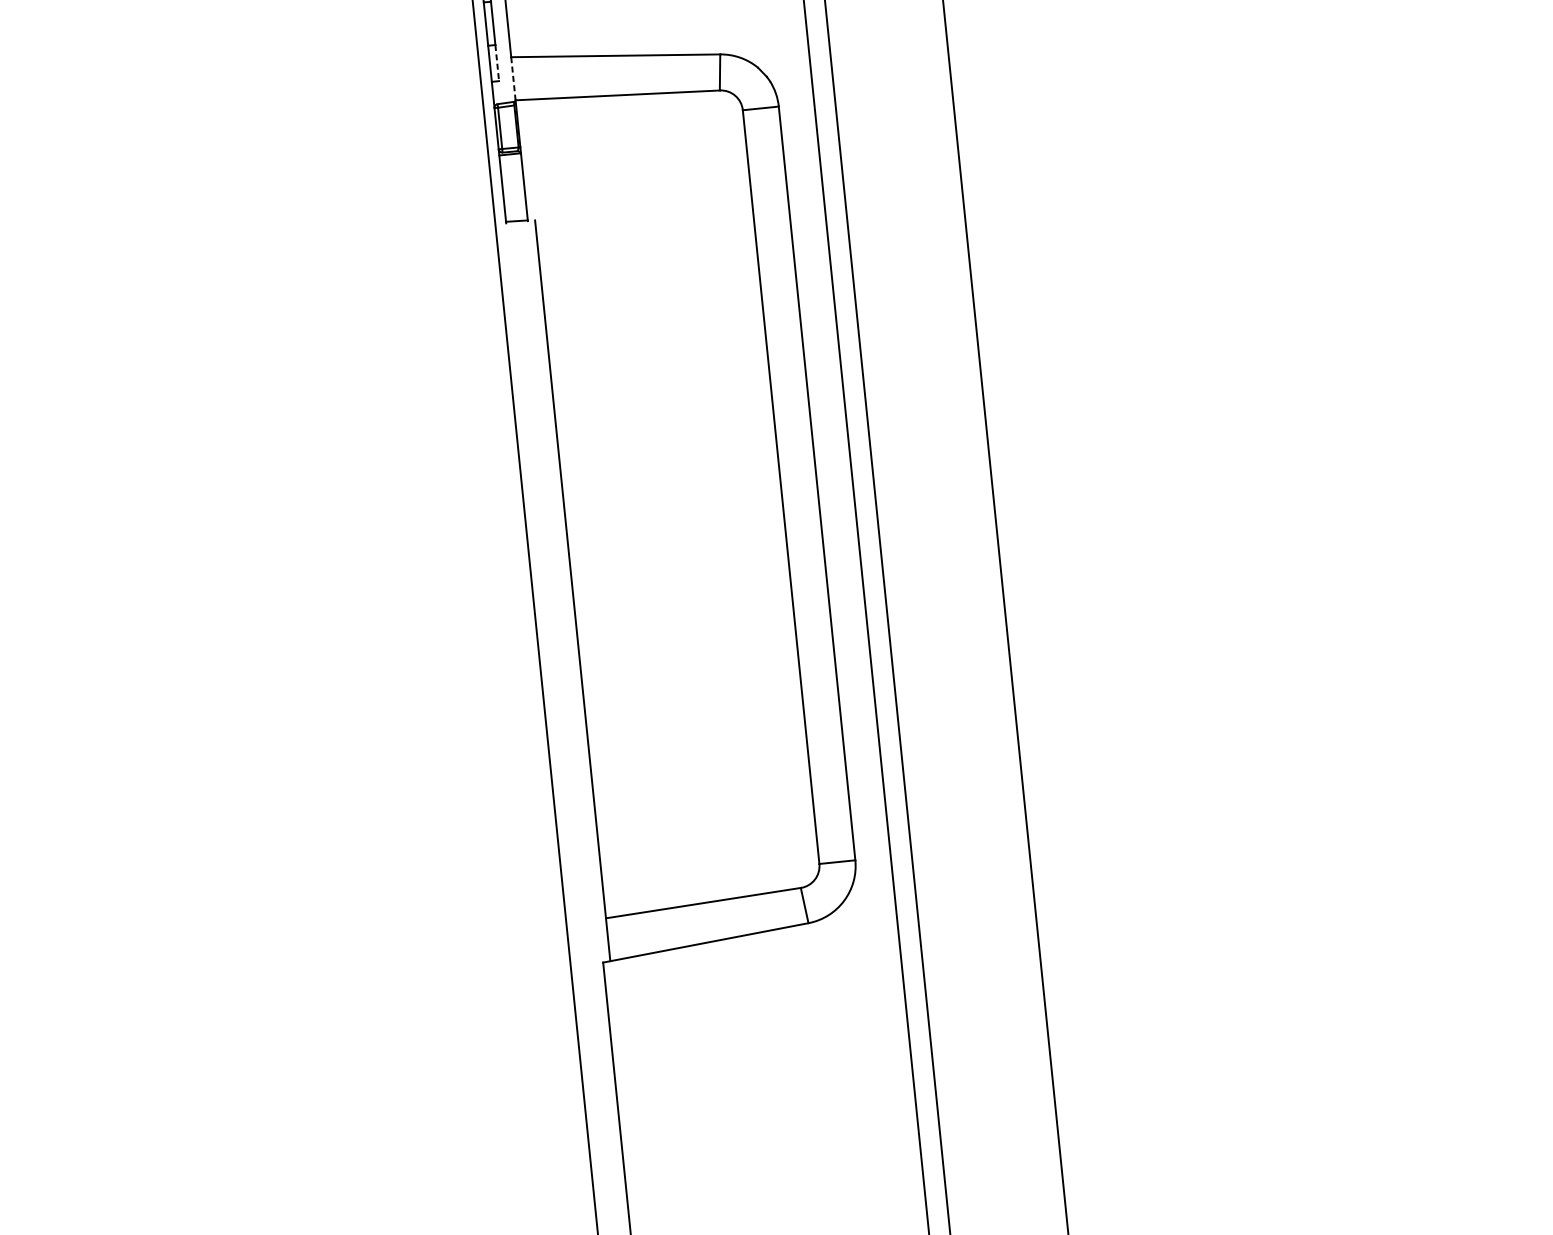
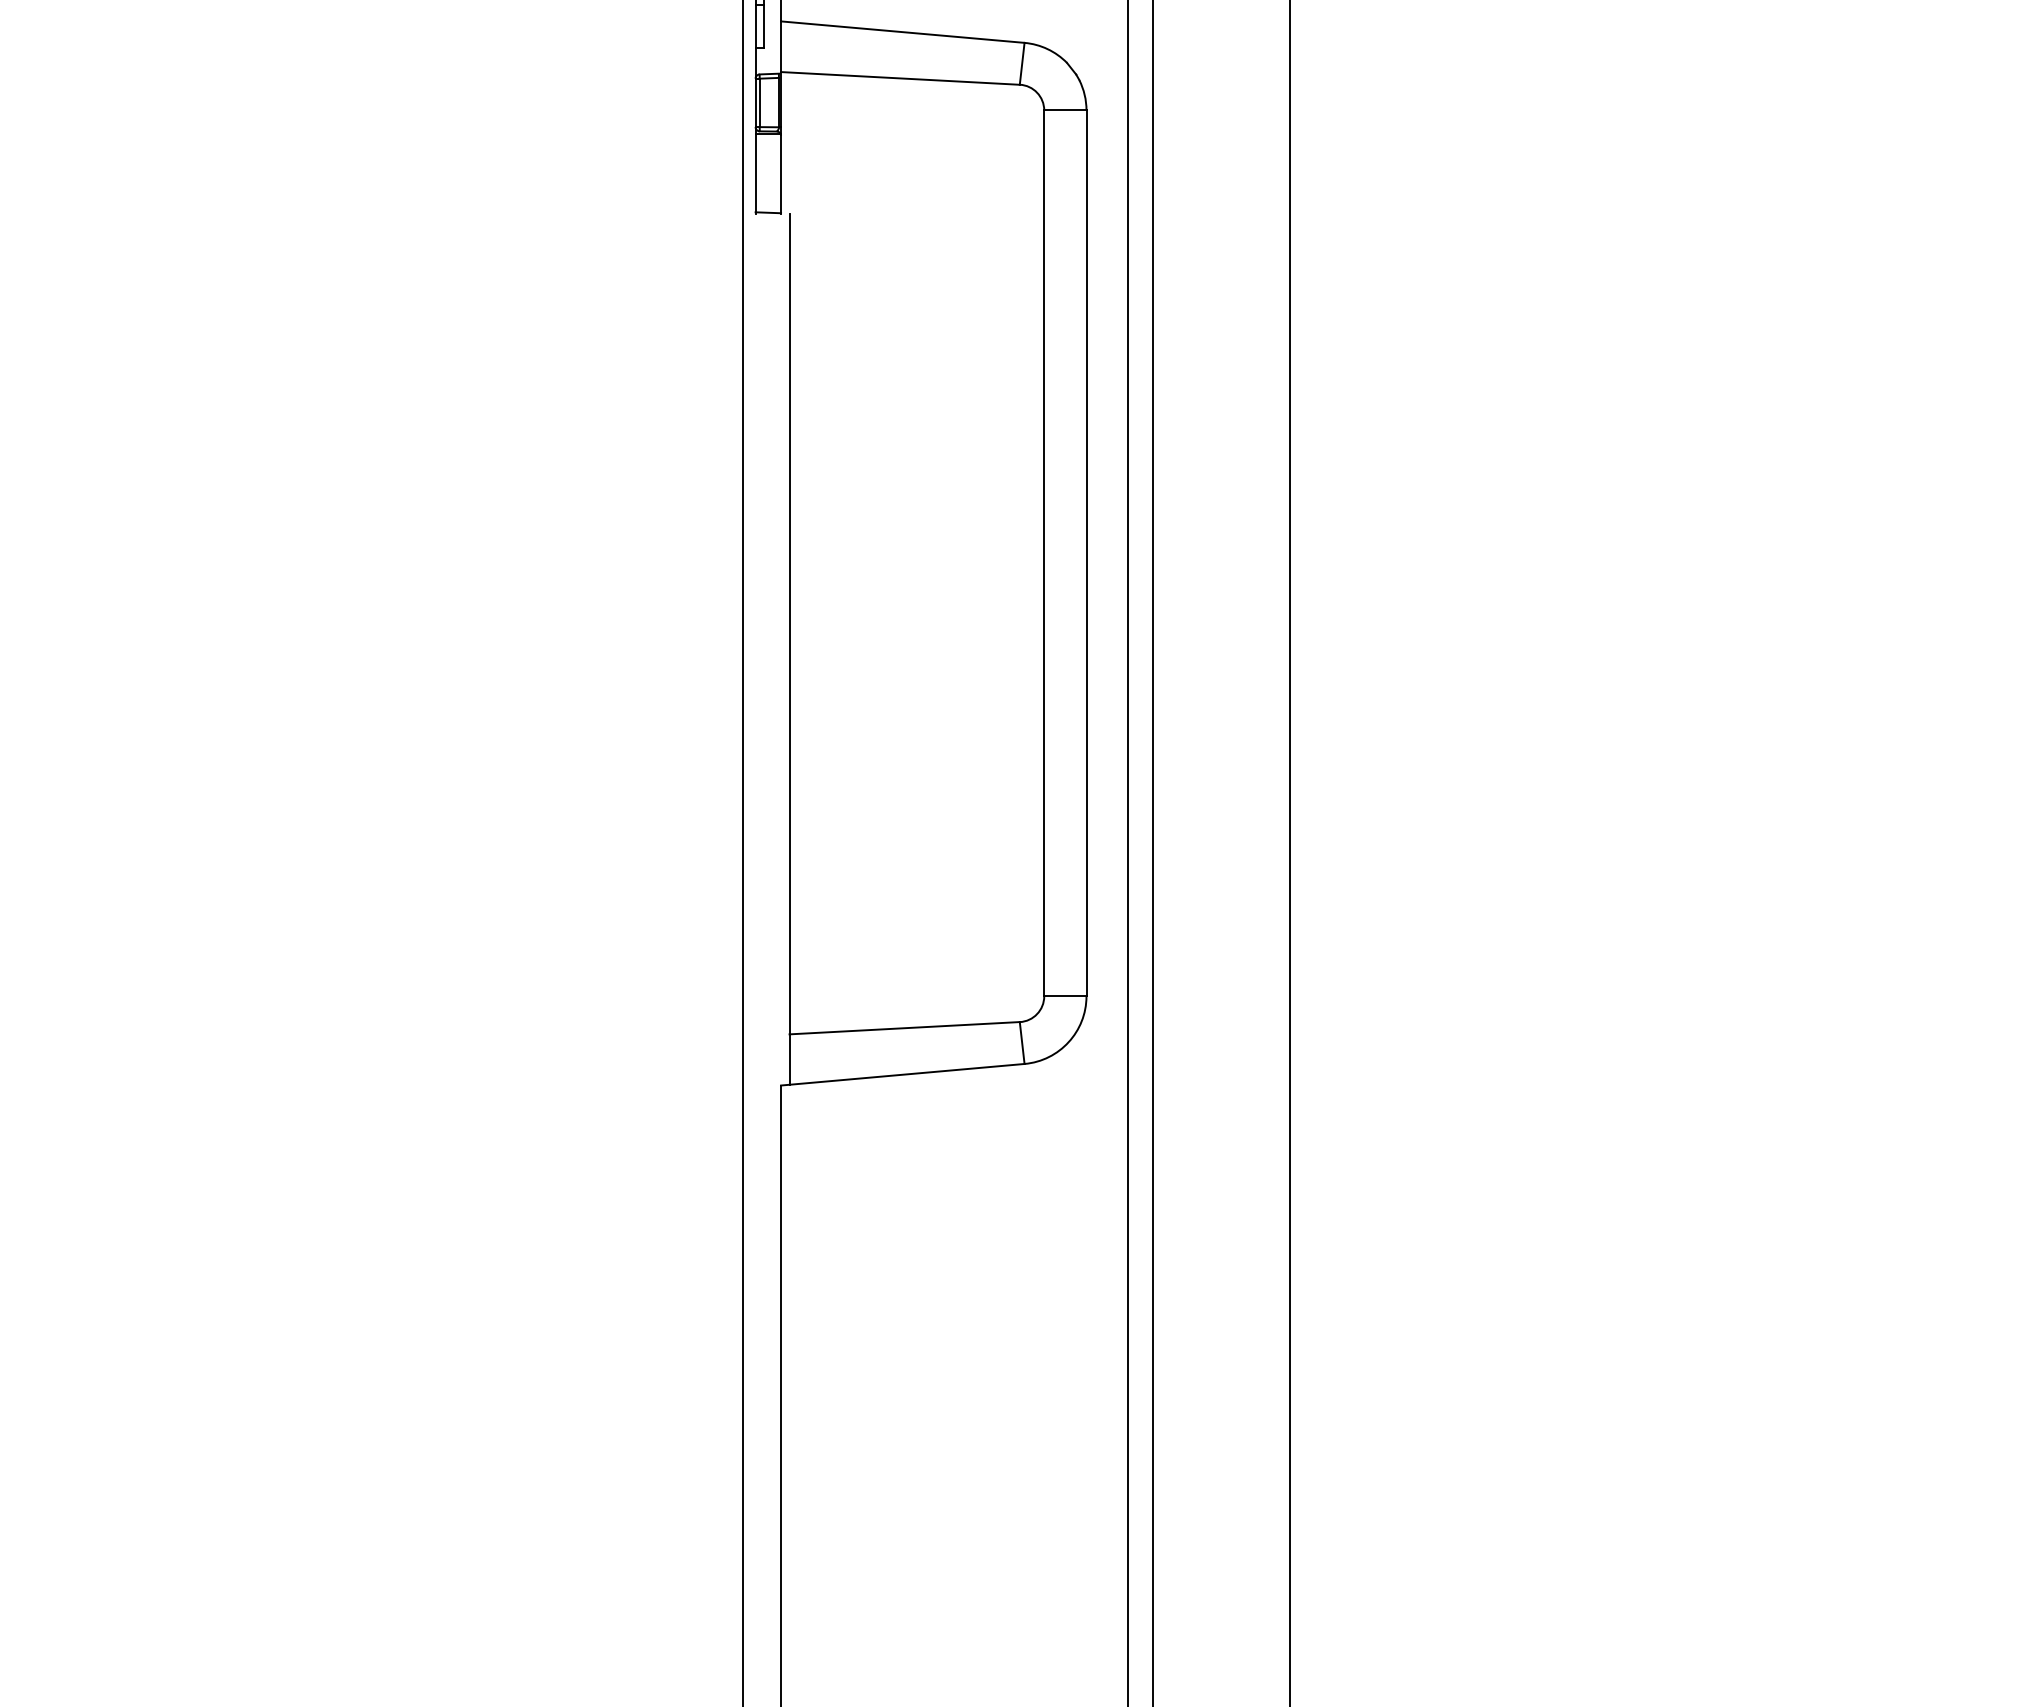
line: (497, 63) -> (764, 27), dashed -> solid
line: (513, 79) -> (781, 47), dashed -> solid

